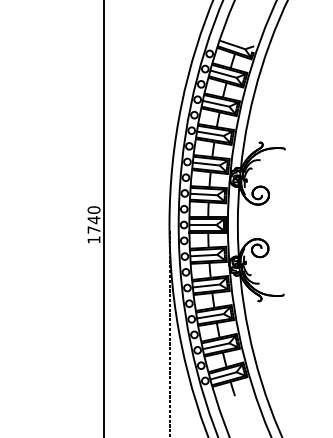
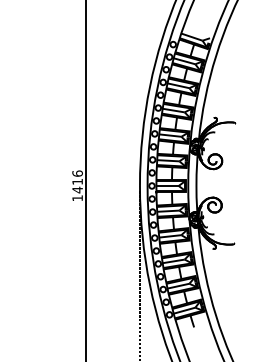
text: (93, 219) -> (77, 181), 1740 -> 1416

